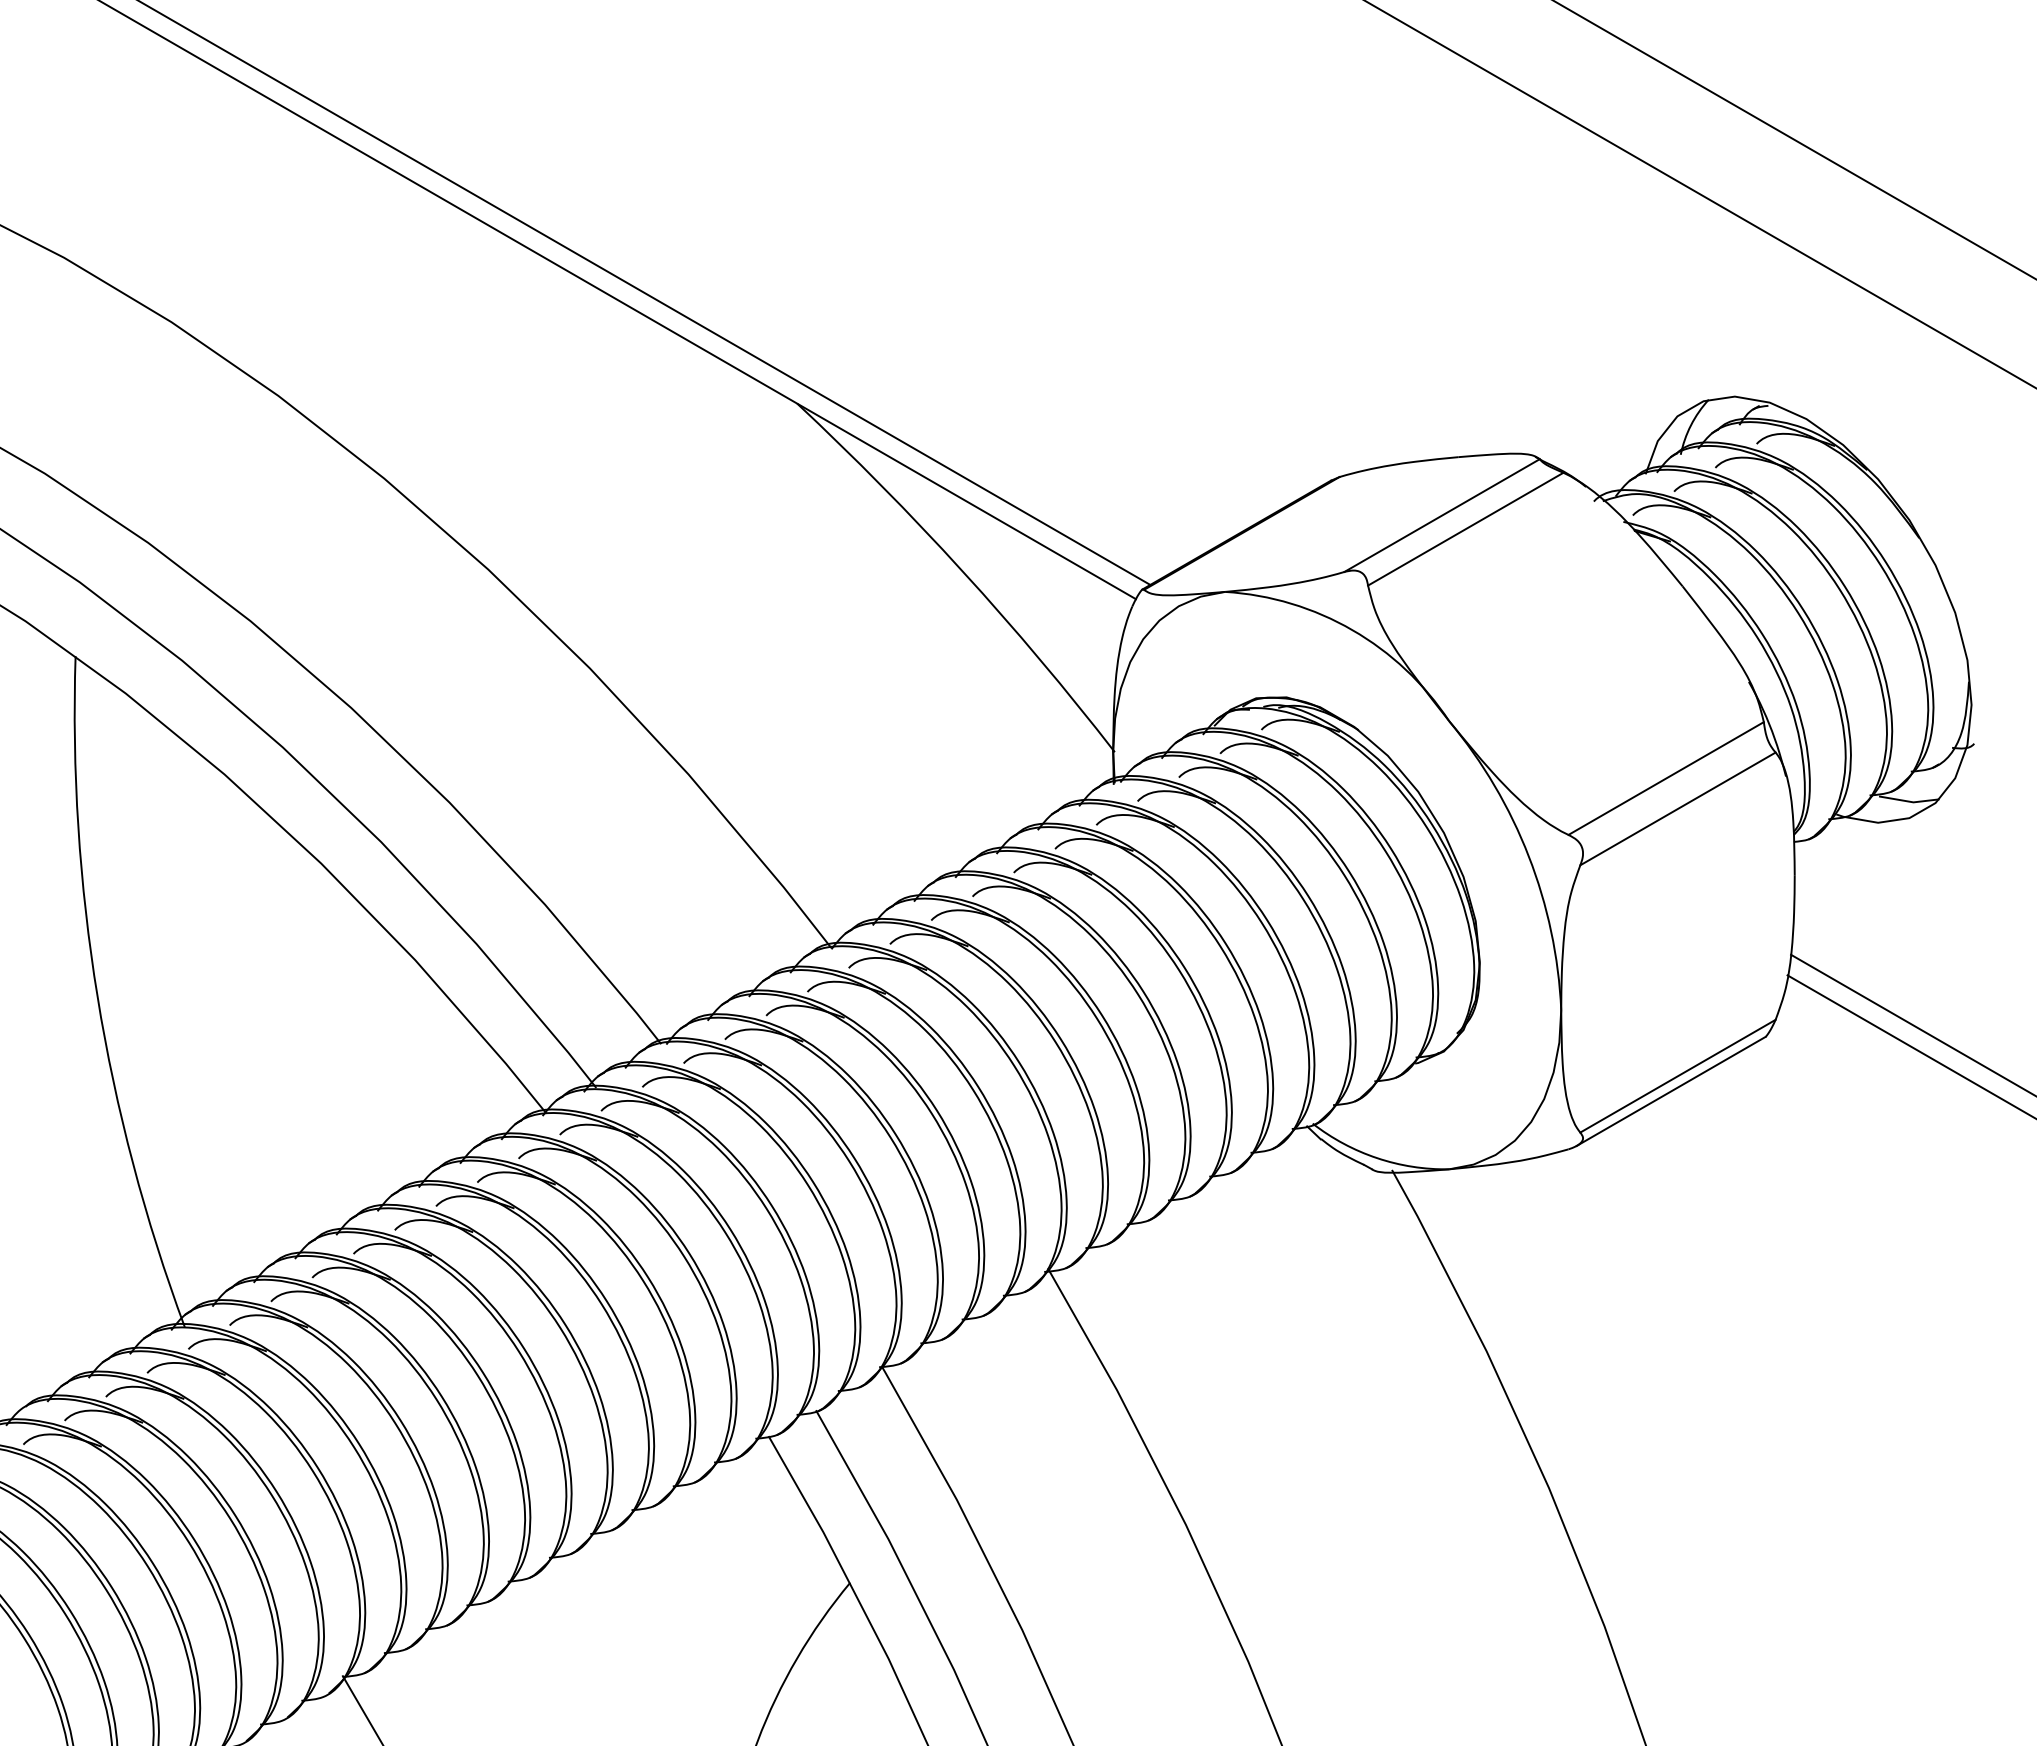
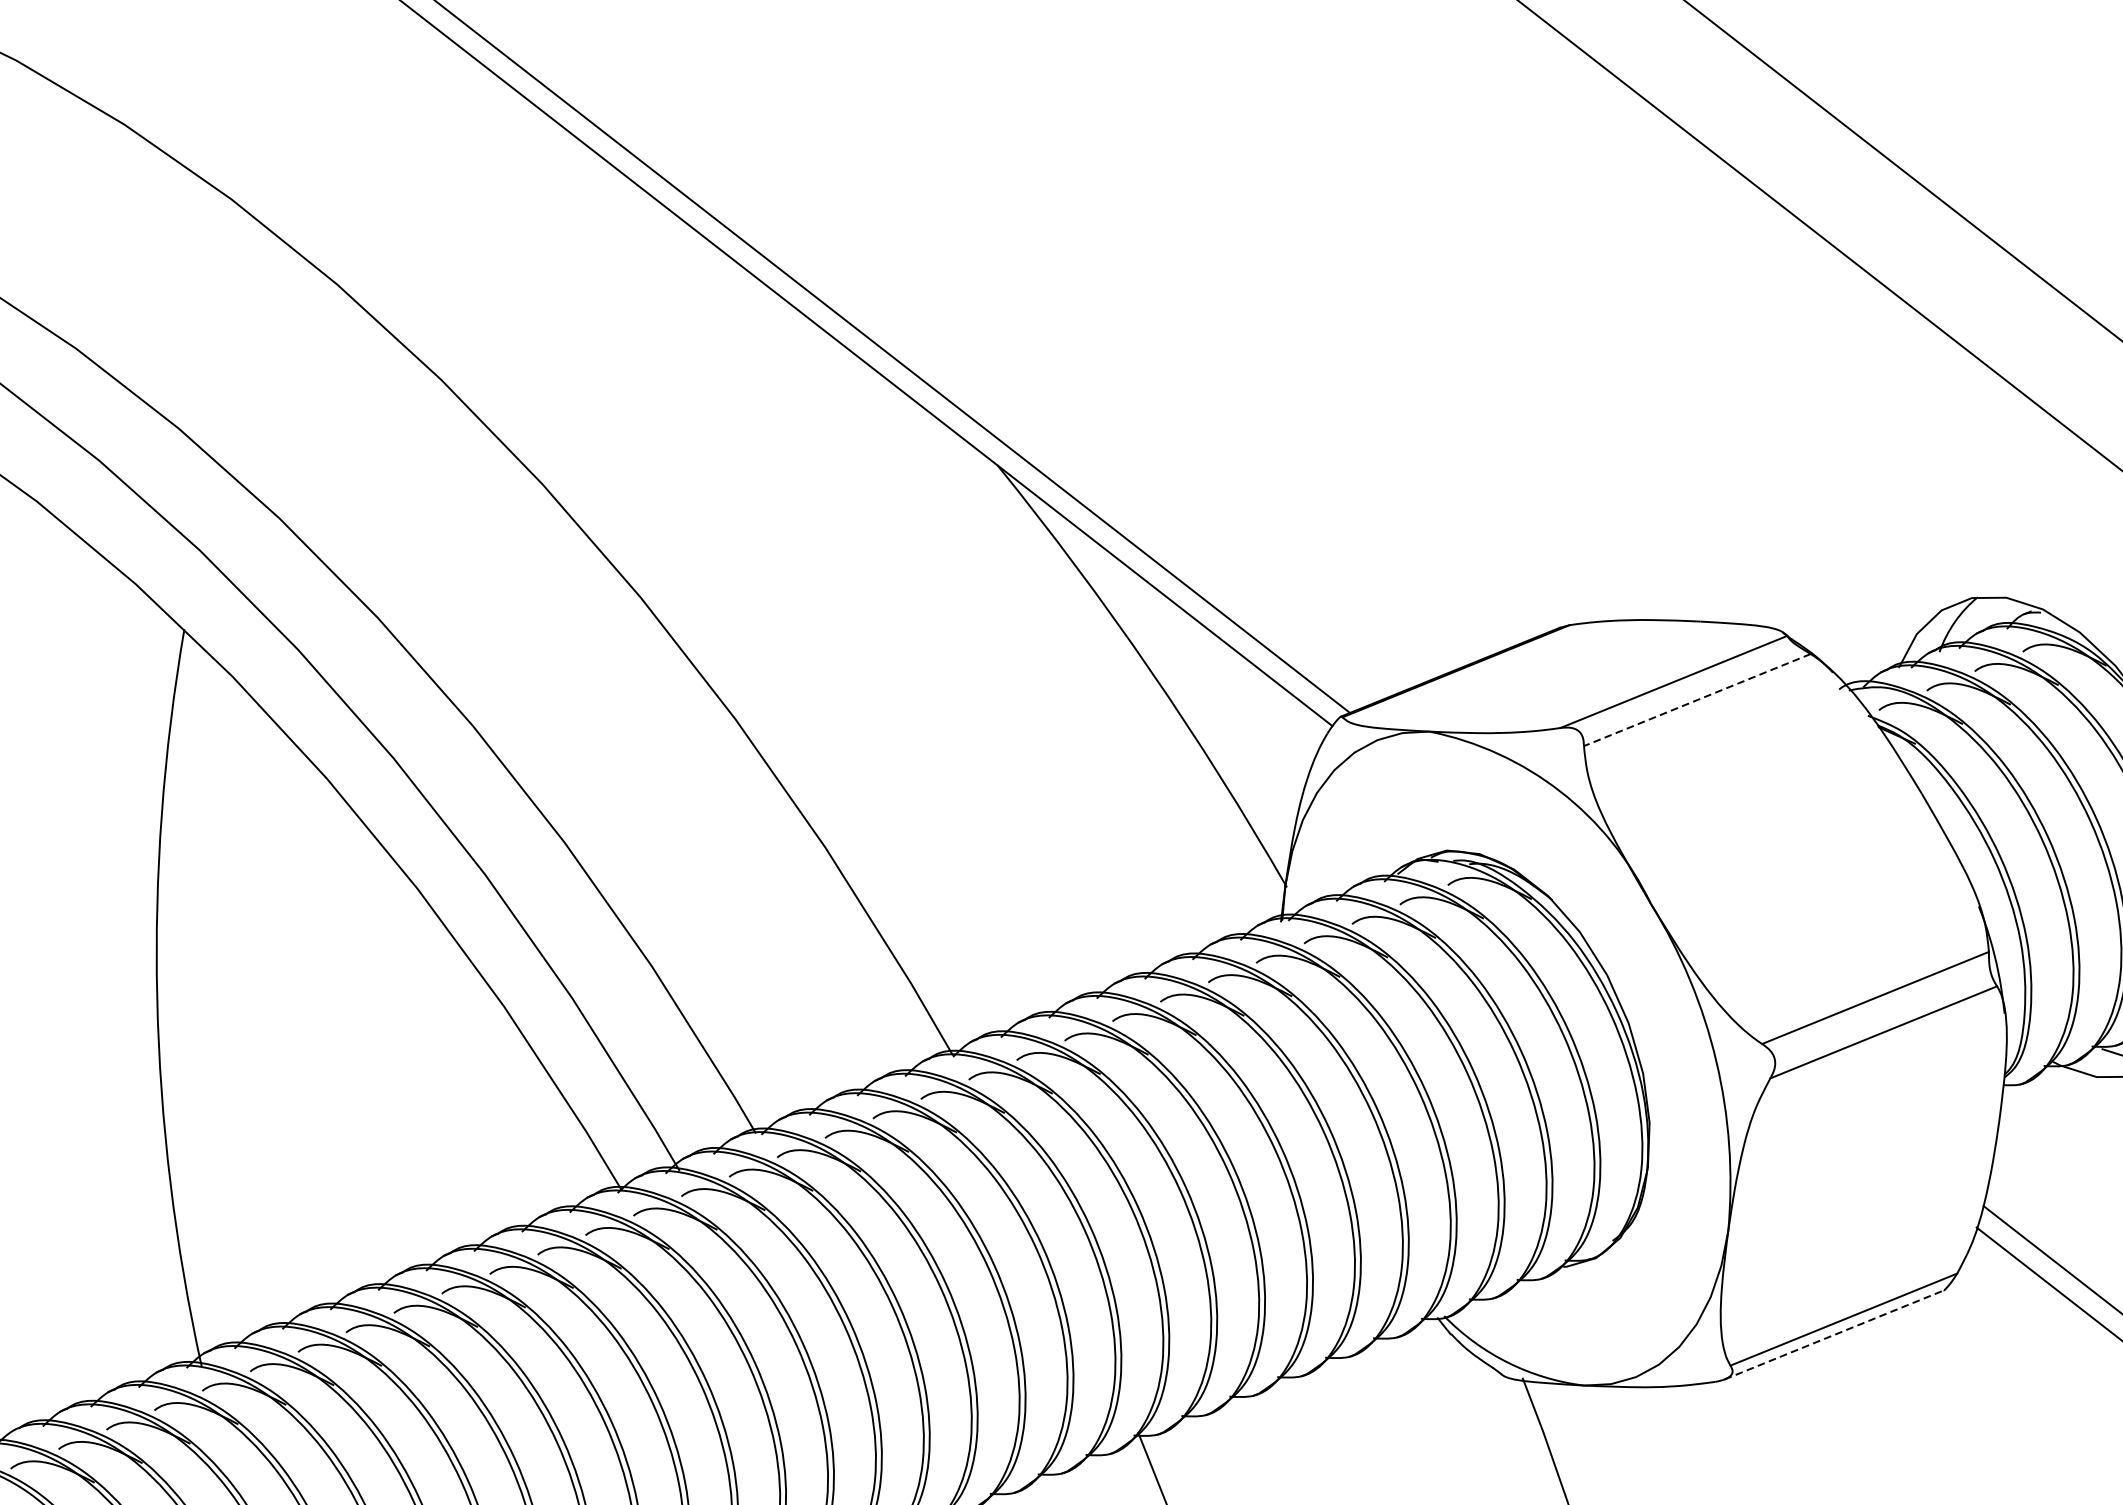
line: (1465, 529) -> (1697, 700), solid -> dashed
line: (1671, 1091) -> (1834, 1335), solid -> dashed

